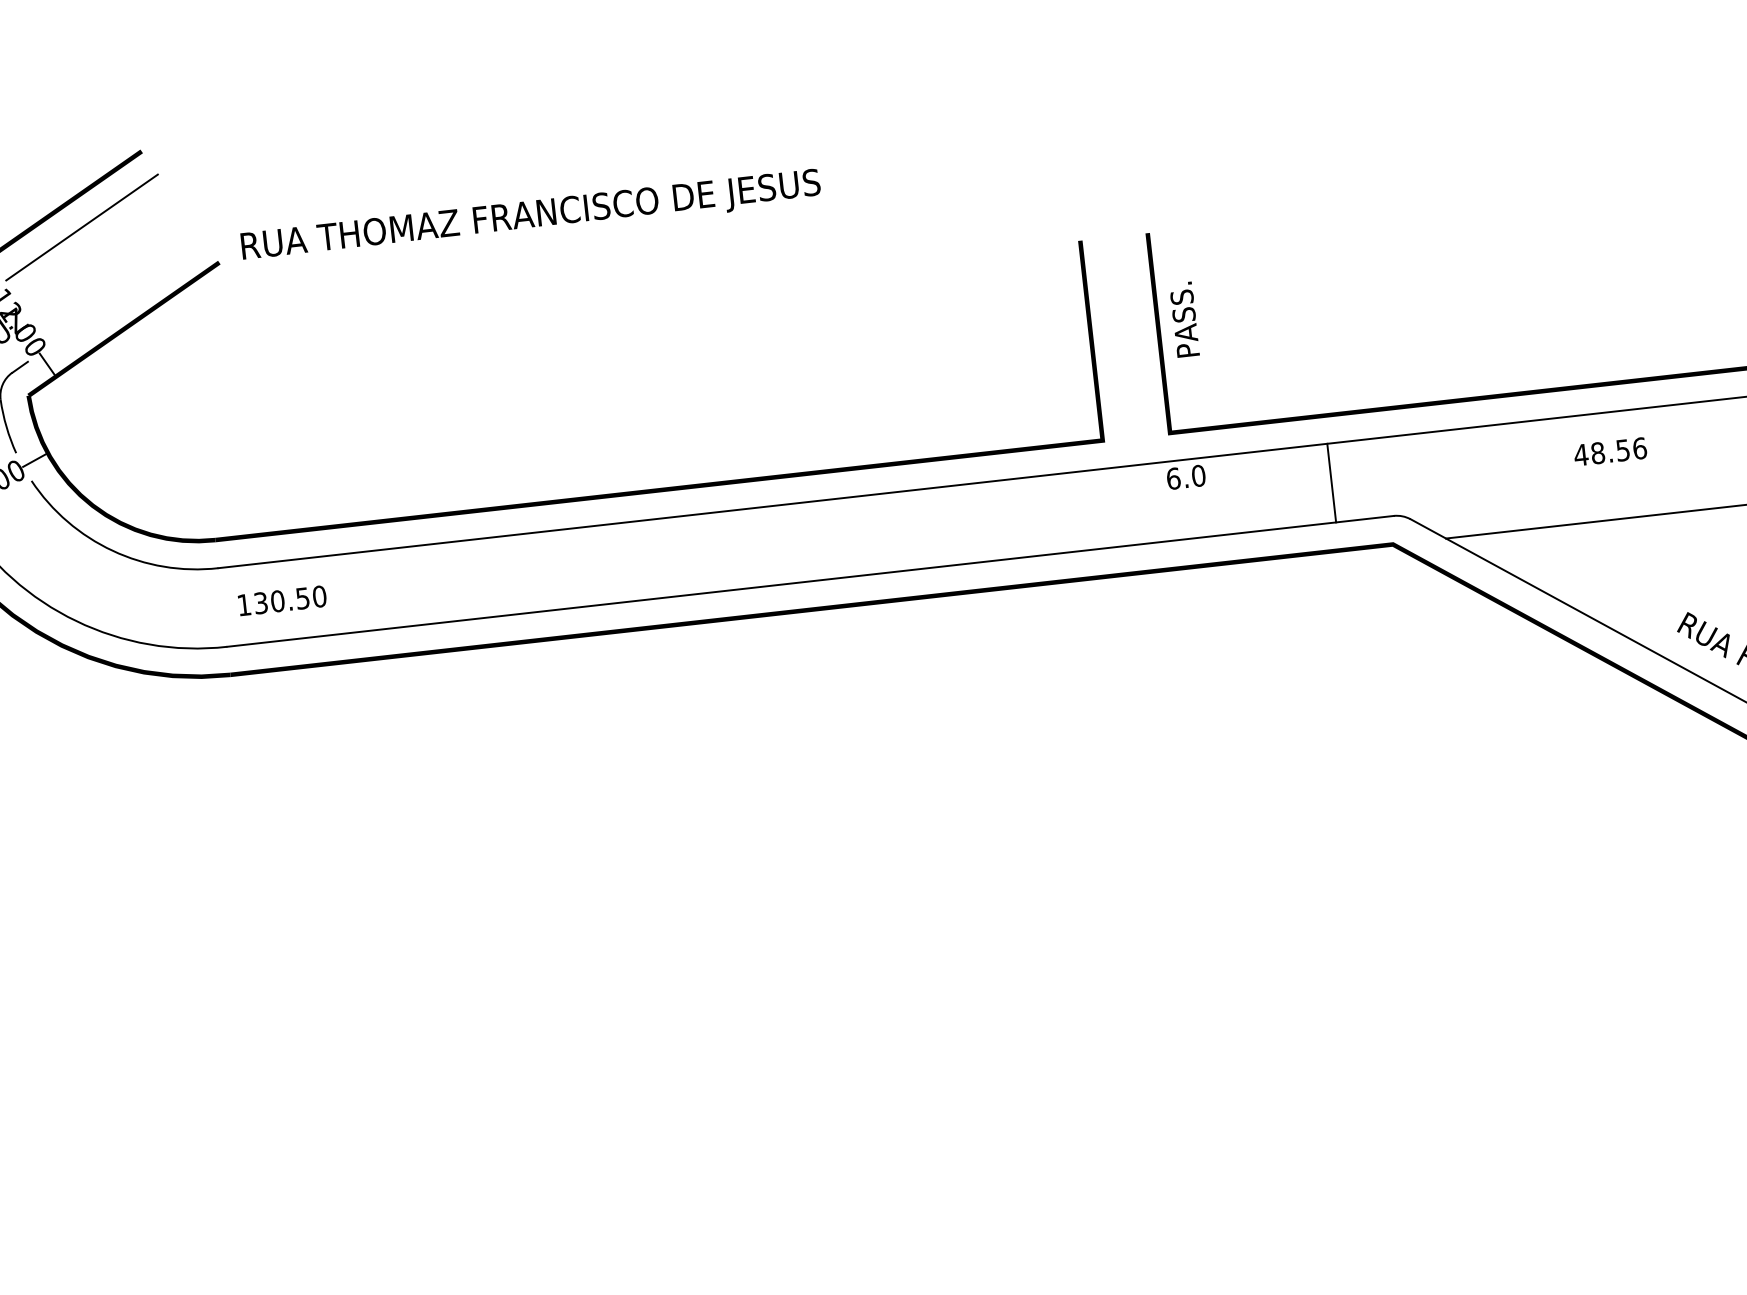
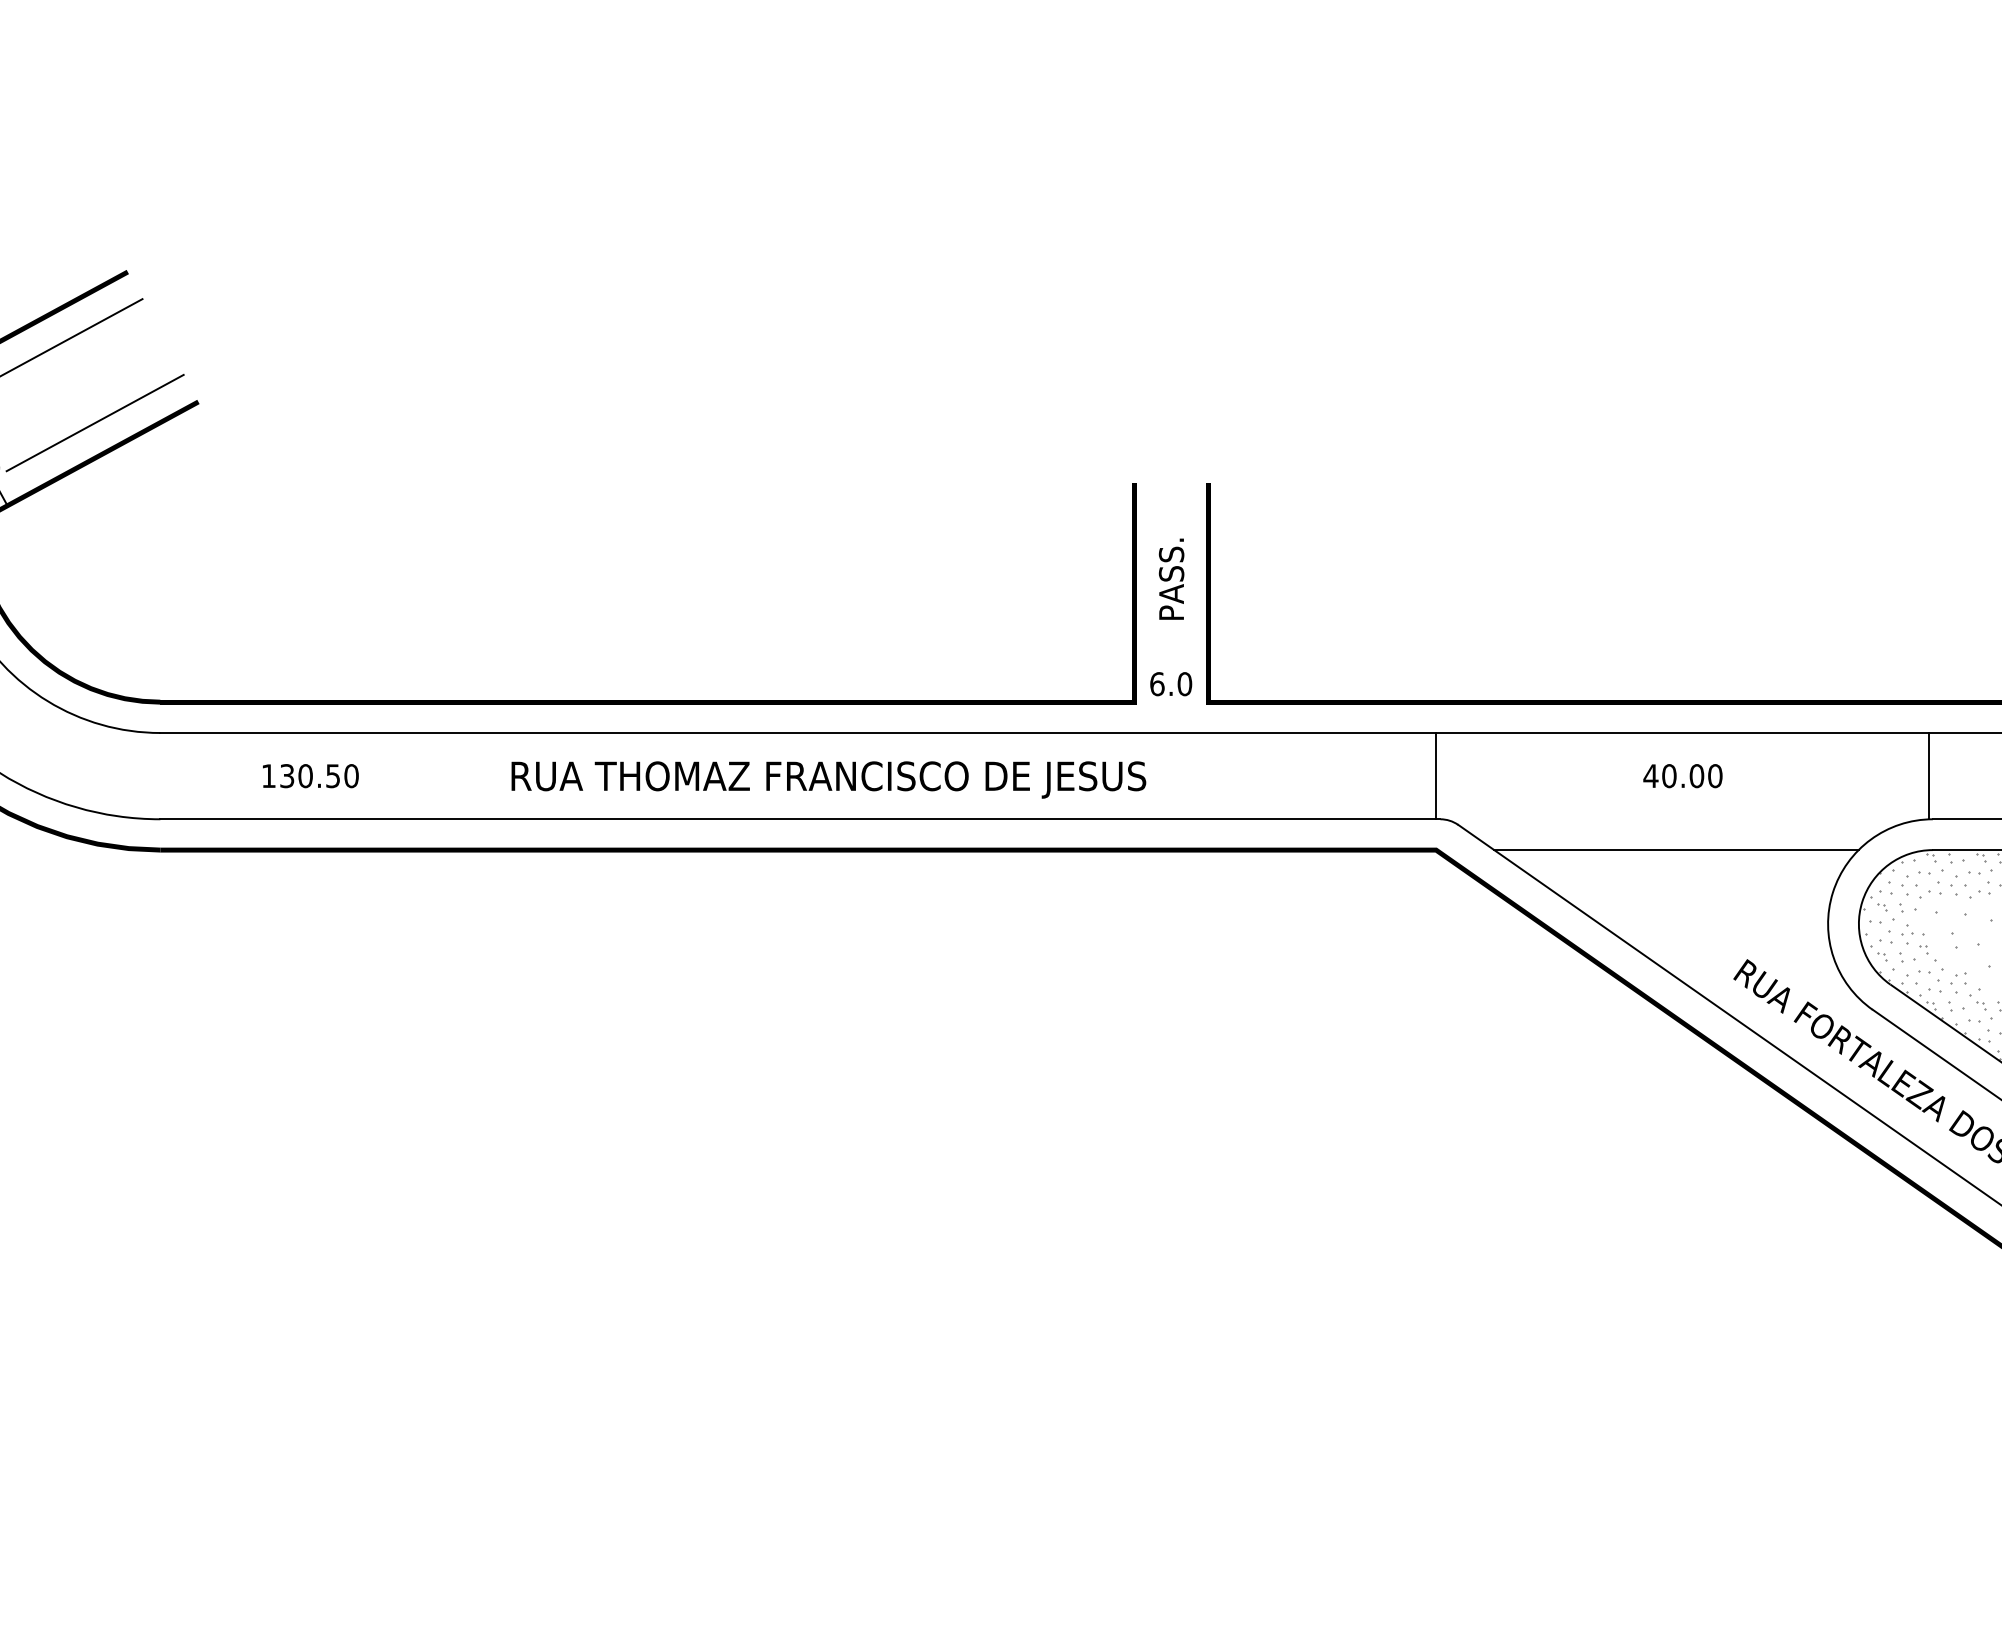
text: (530, 217) -> (828, 779), moved
line: (126, 291) -> (94, 422), added
text: (1184, 319) -> (1171, 578), moved
text: (1619, 451) -> (1692, 776), 48.56 -> 40.00
text: (1186, 477) -> (1171, 684), moved
line: (1332, 483) -> (1436, 776), moved
text: (282, 601) -> (310, 776), moved

